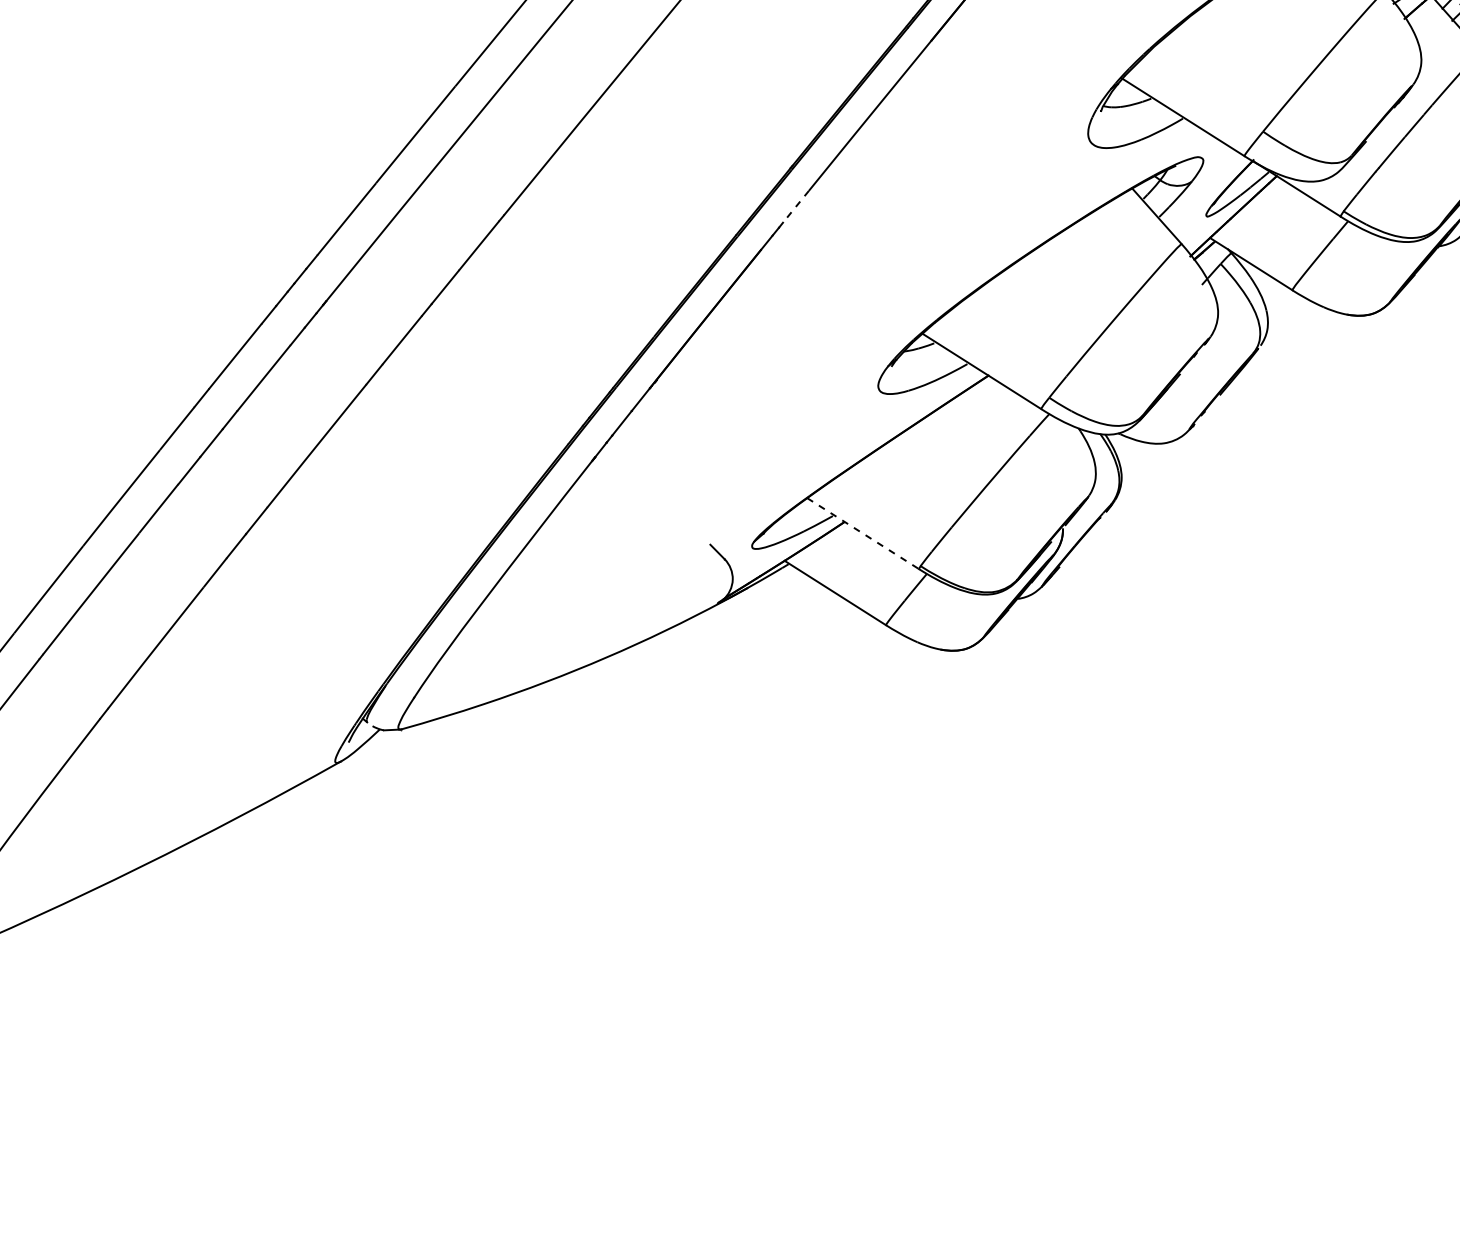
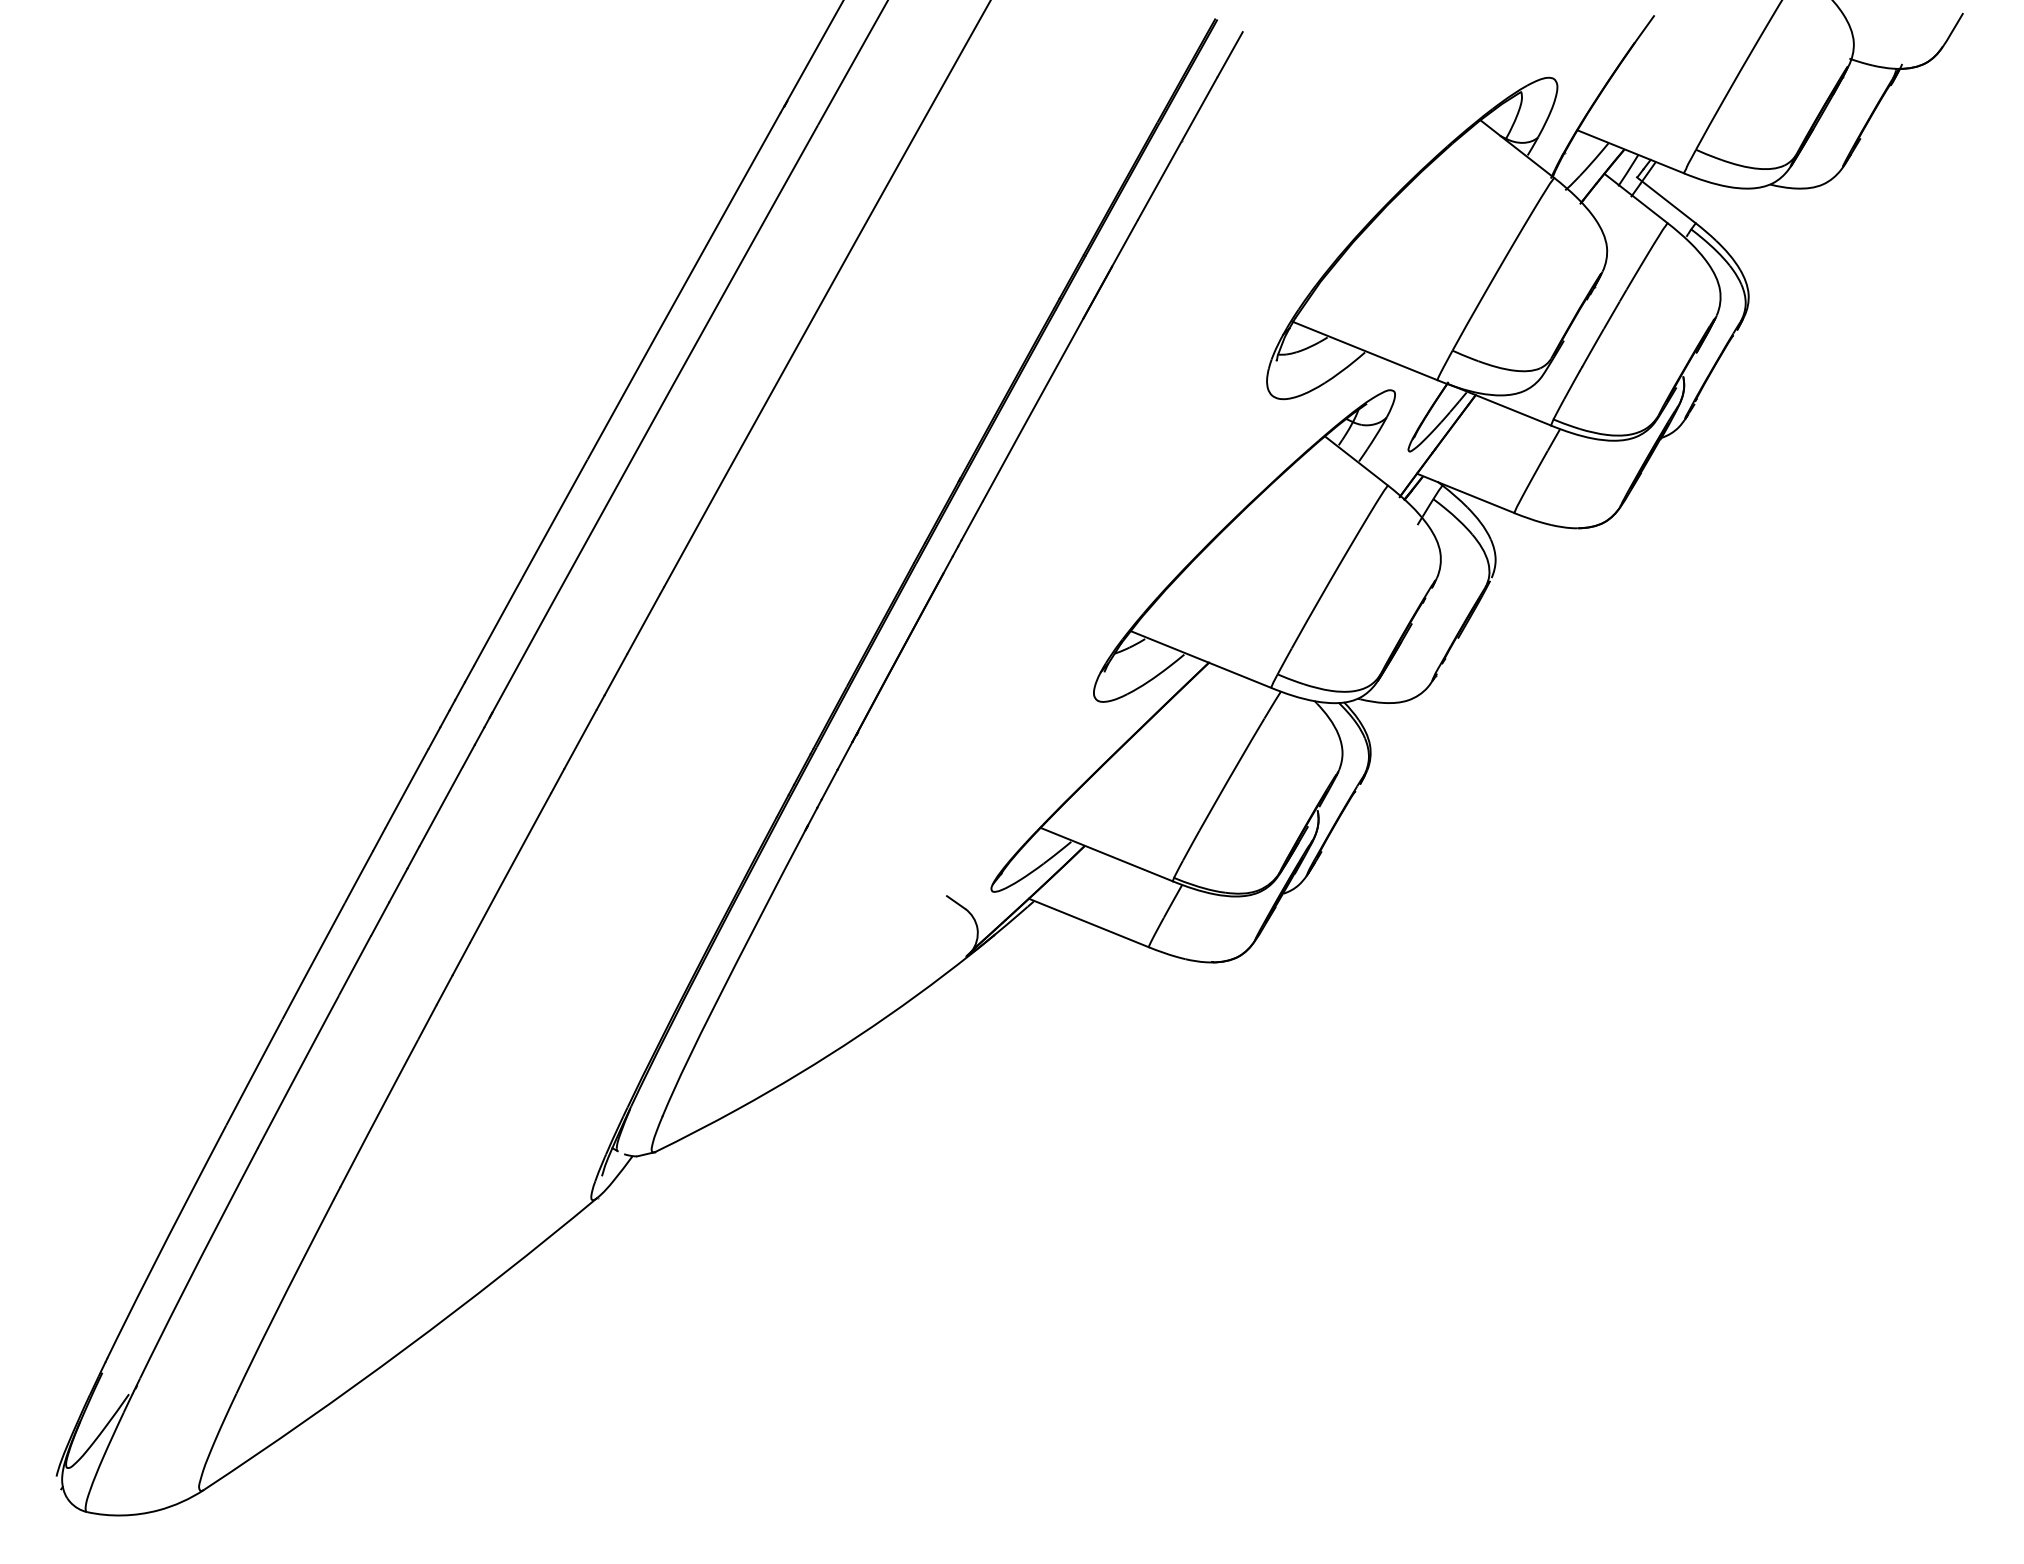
line: (795, 206) -> (971, 521), dashed -> solid
line: (863, 533) -> (1107, 854), dashed -> solid

